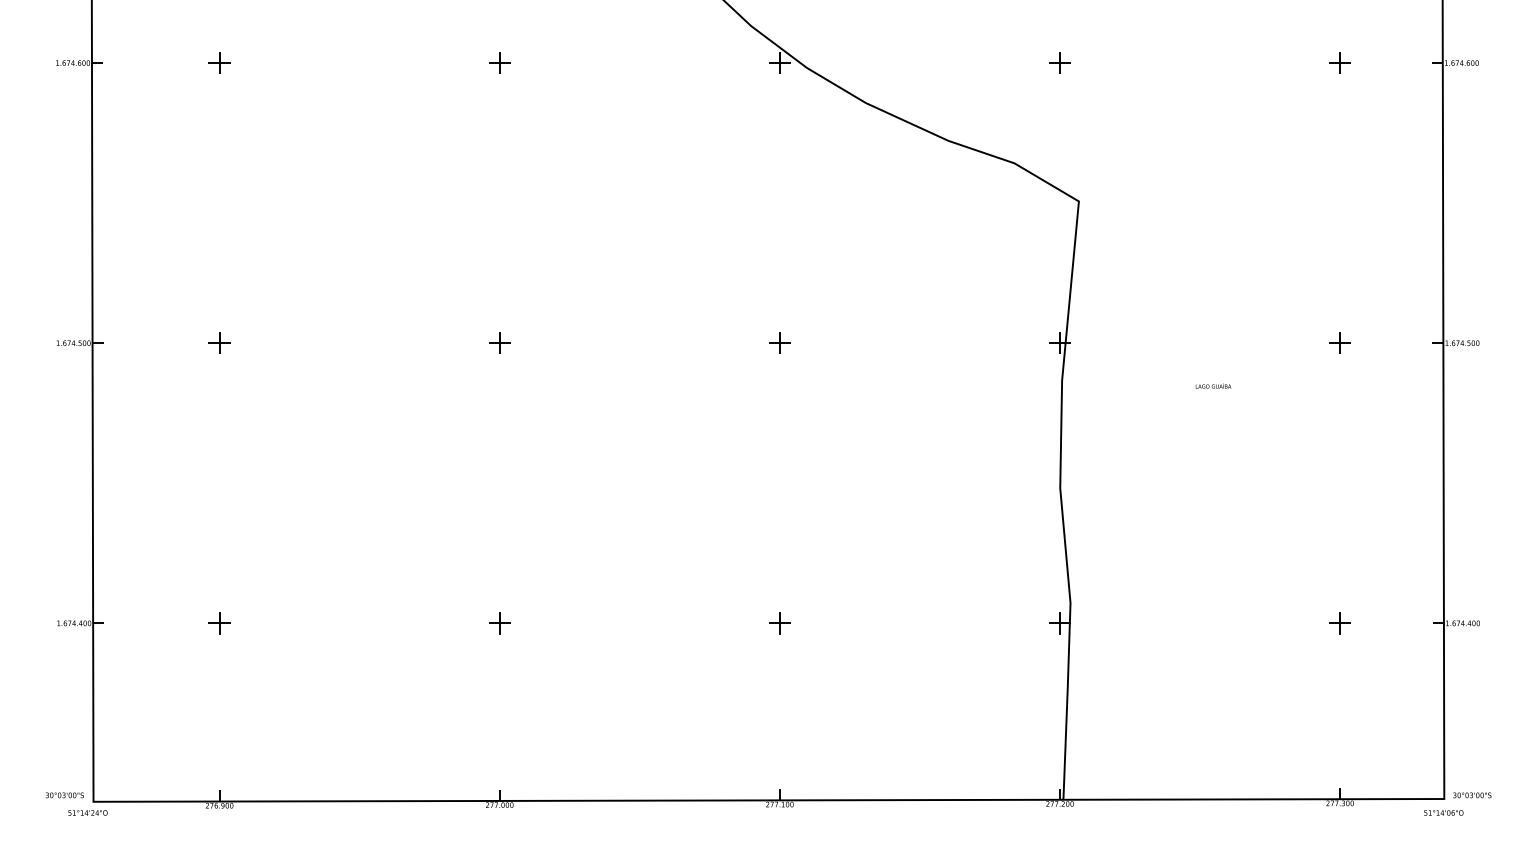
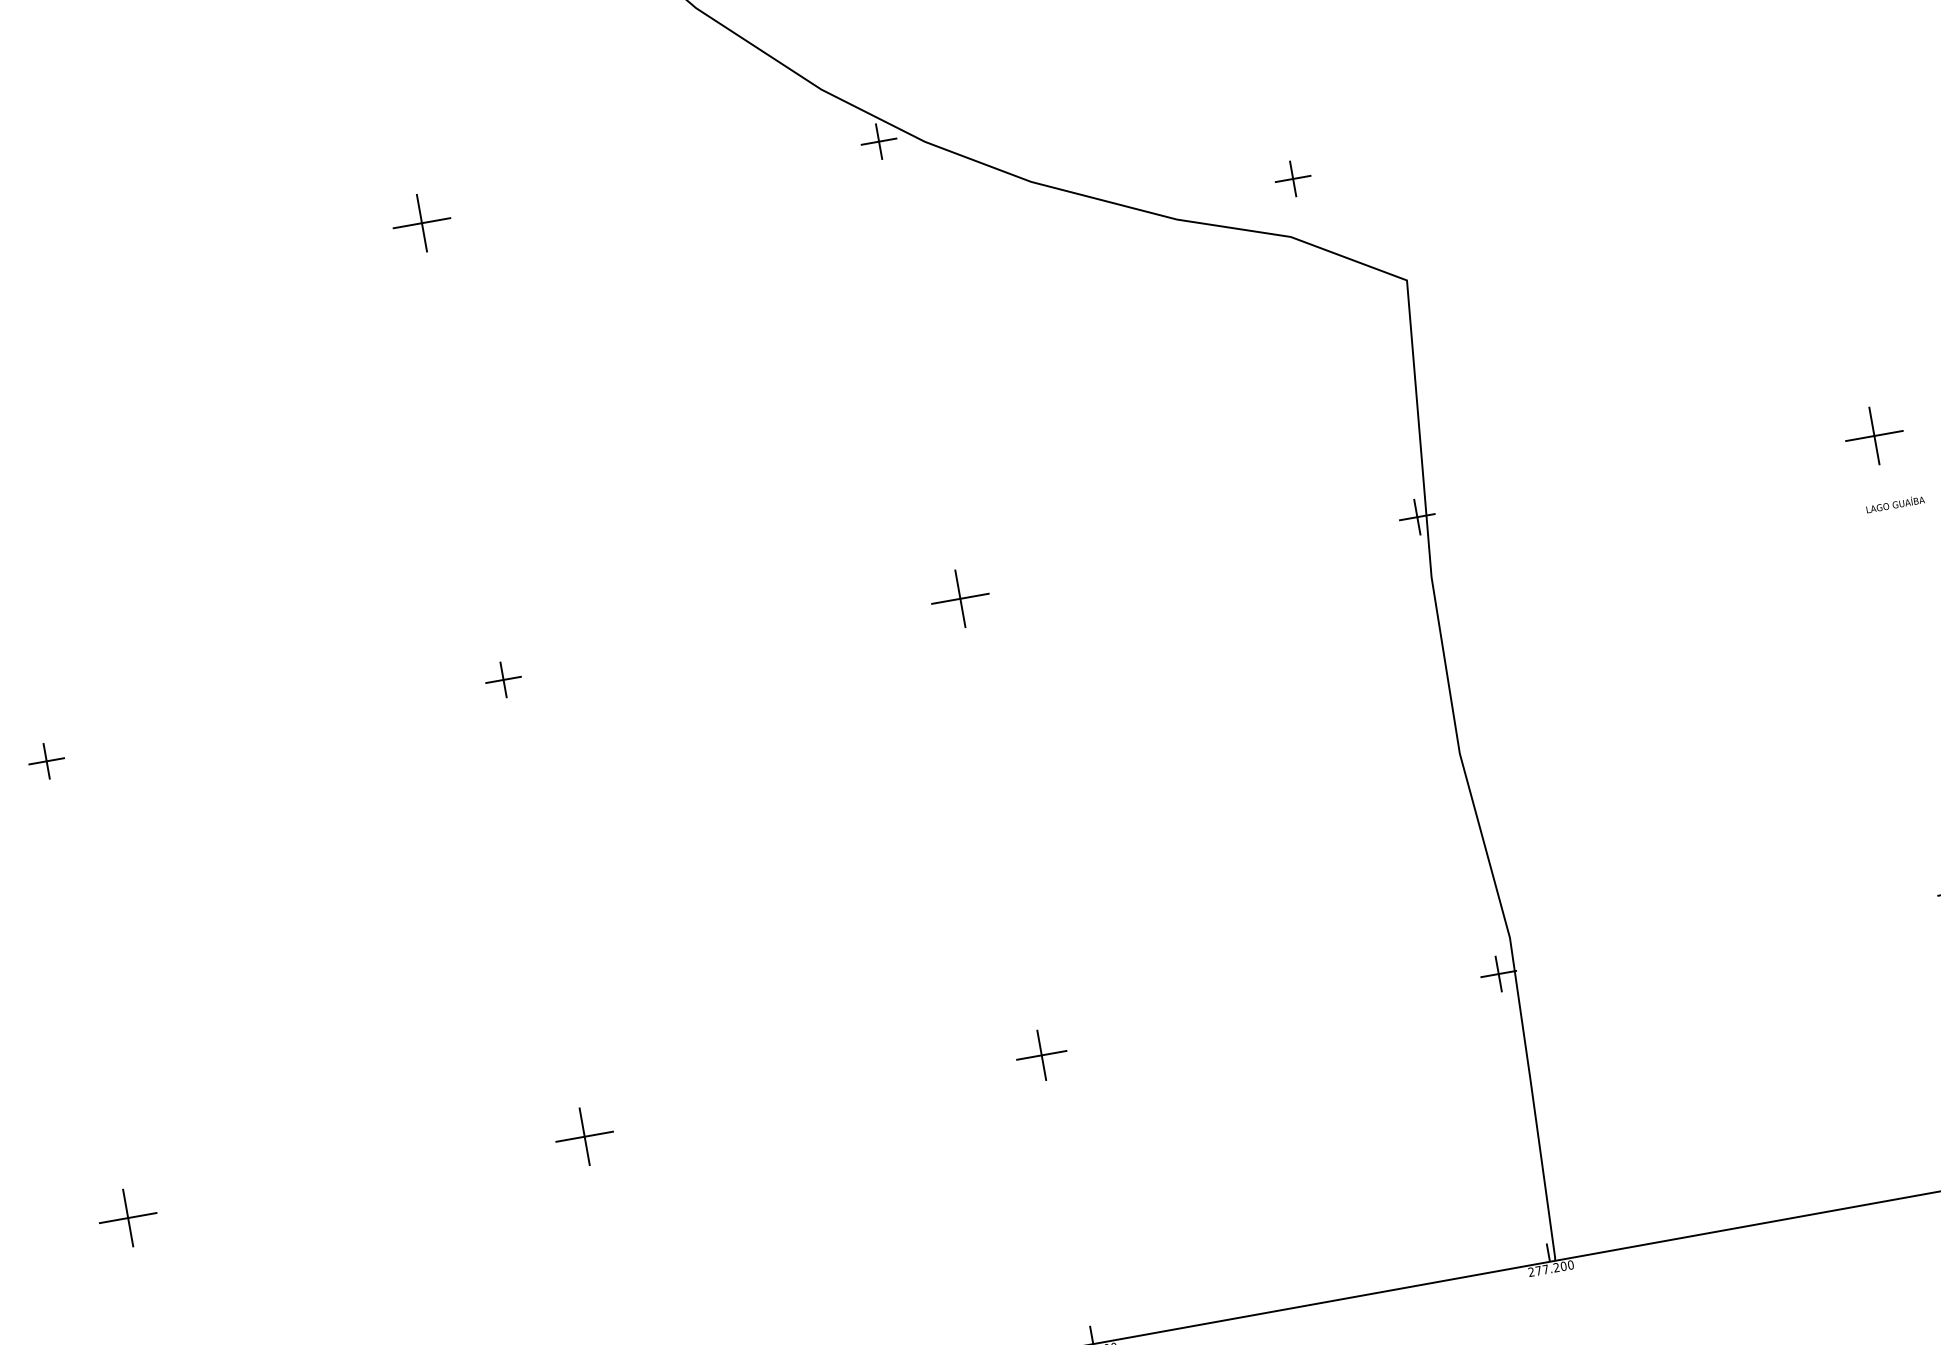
part: (499, 62) -> (421, 222), size x1.6
part: (1059, 62) -> (1292, 178), moved
part: (779, 342) -> (959, 597), size x1.6
part: (1339, 342) -> (1872, 434), size x1.6
text: (1213, 385) -> (1895, 503), moved
part: (219, 623) -> (127, 1218), size x1.6
part: (499, 623) -> (584, 1137), size x1.6
part: (779, 623) -> (1041, 1055), size x1.4

